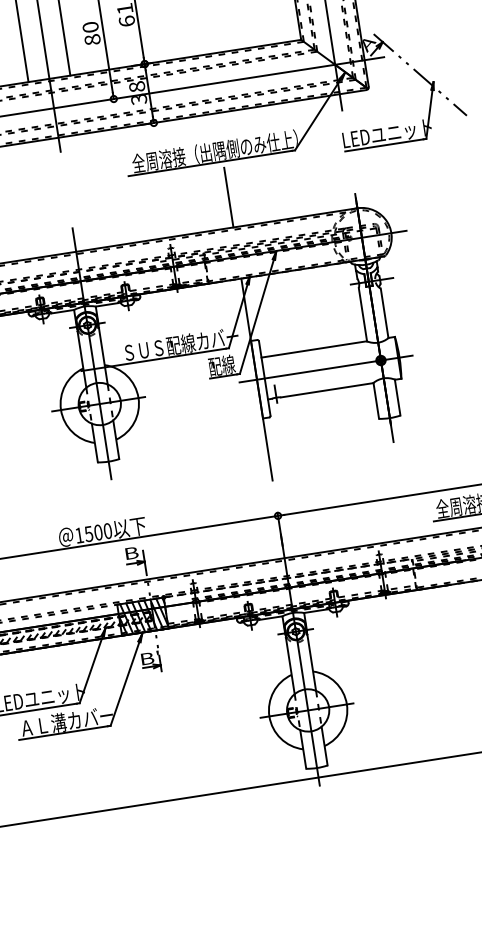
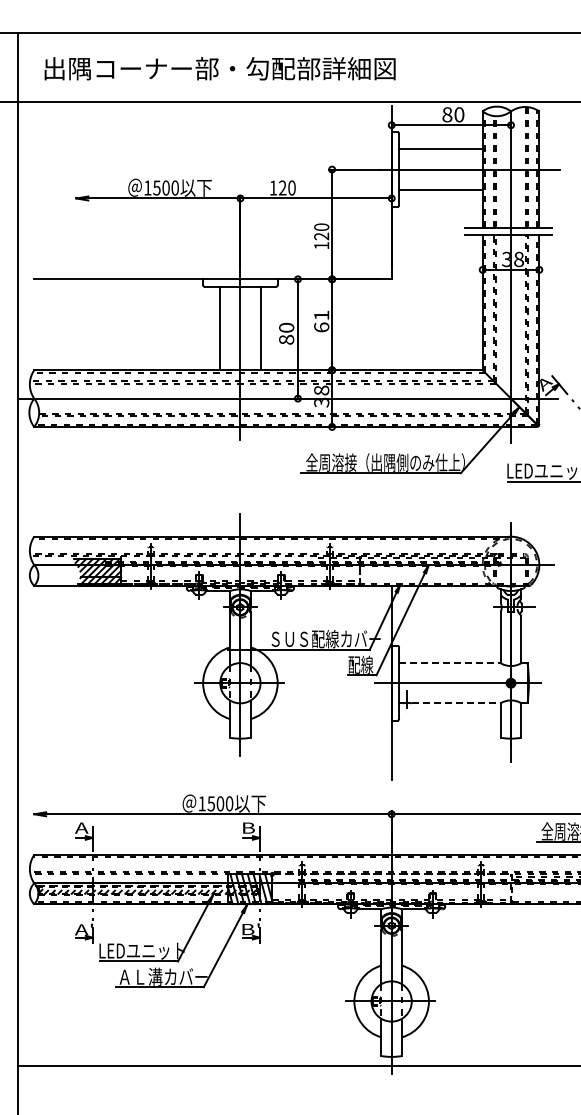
line: (228, 197) -> (391, 507), removed
line: (313, 349) -> (449, 663), solid -> dashed
line: (327, 390) -> (456, 703), solid -> dashed

